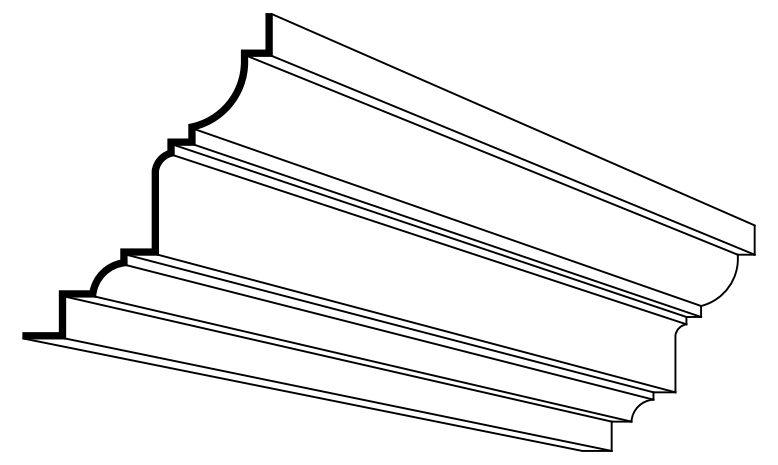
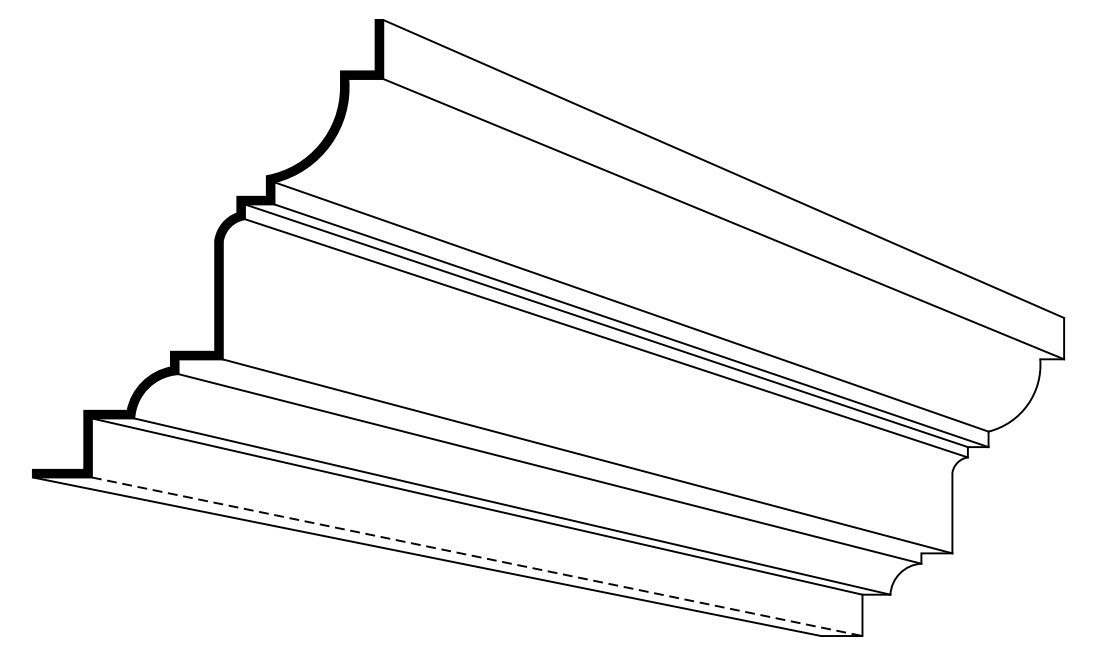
line: (491, 154) -> (693, 218), removed
line: (389, 323) -> (549, 456), removed
line: (338, 394) -> (477, 556), solid -> dashed

